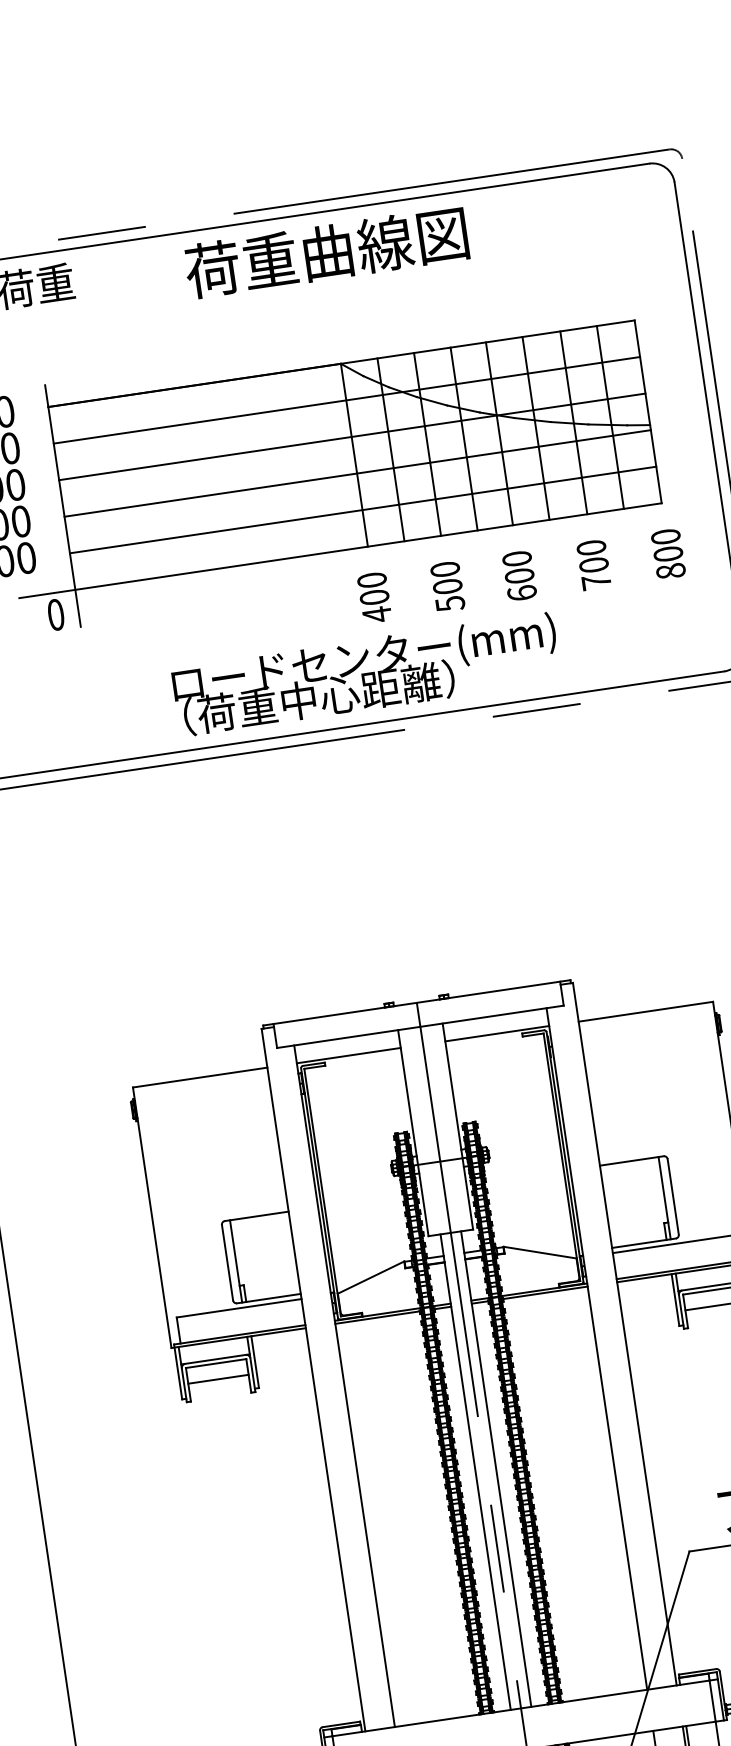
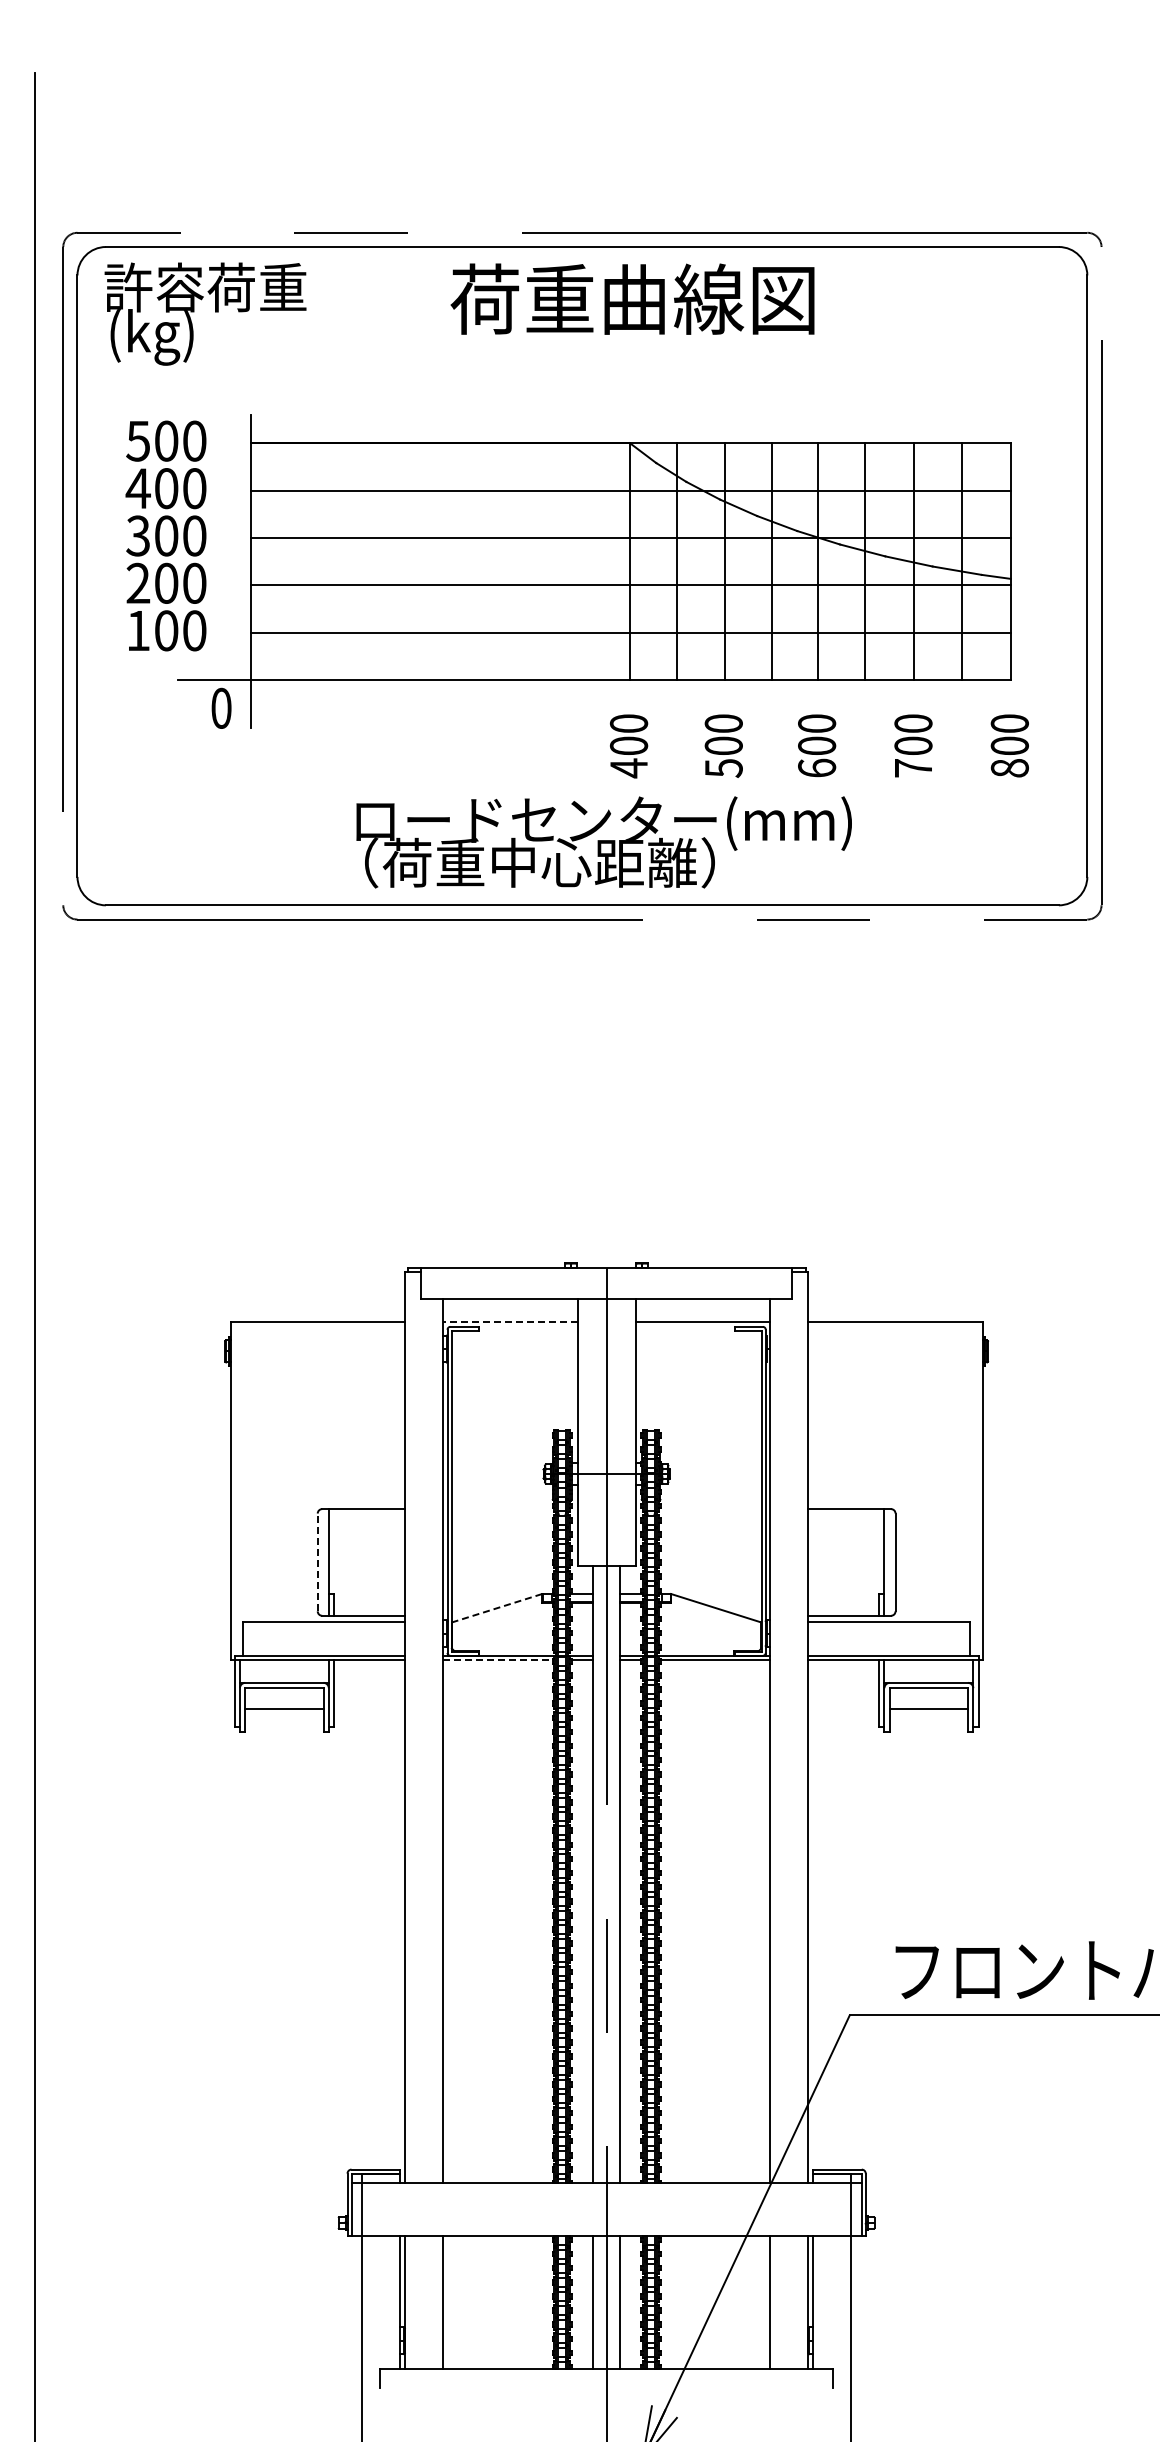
line: (348, 1055) -> (509, 1322), solid -> dashed
line: (227, 1262) -> (317, 1562), solid -> dashed
line: (370, 1277) -> (496, 1608), solid -> dashed
line: (377, 1317) -> (497, 1660), solid -> dashed

